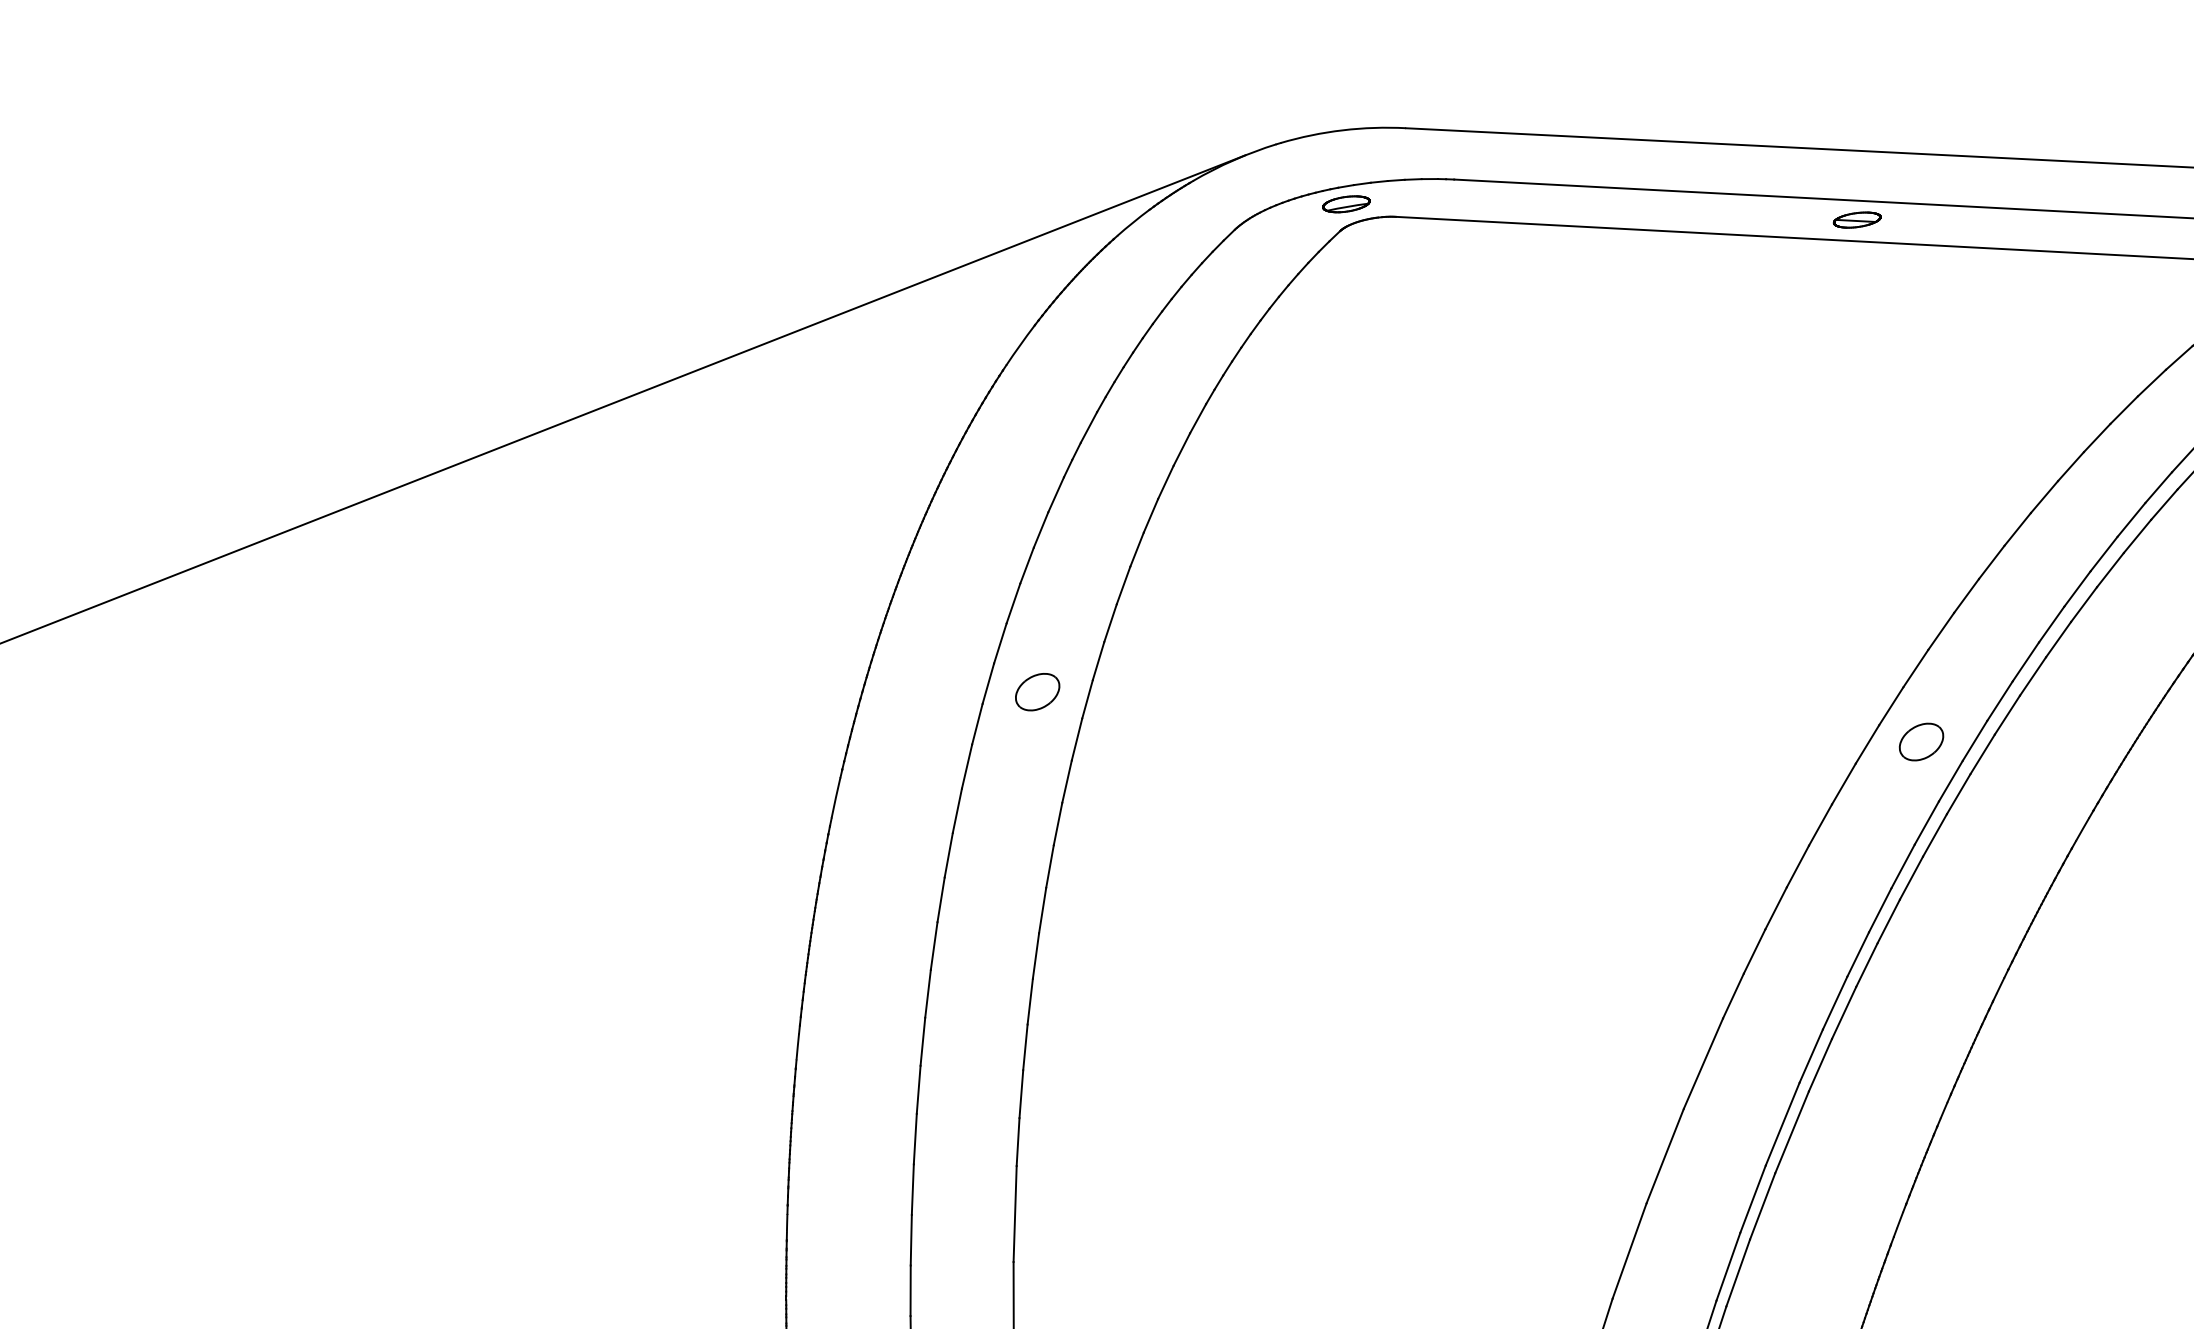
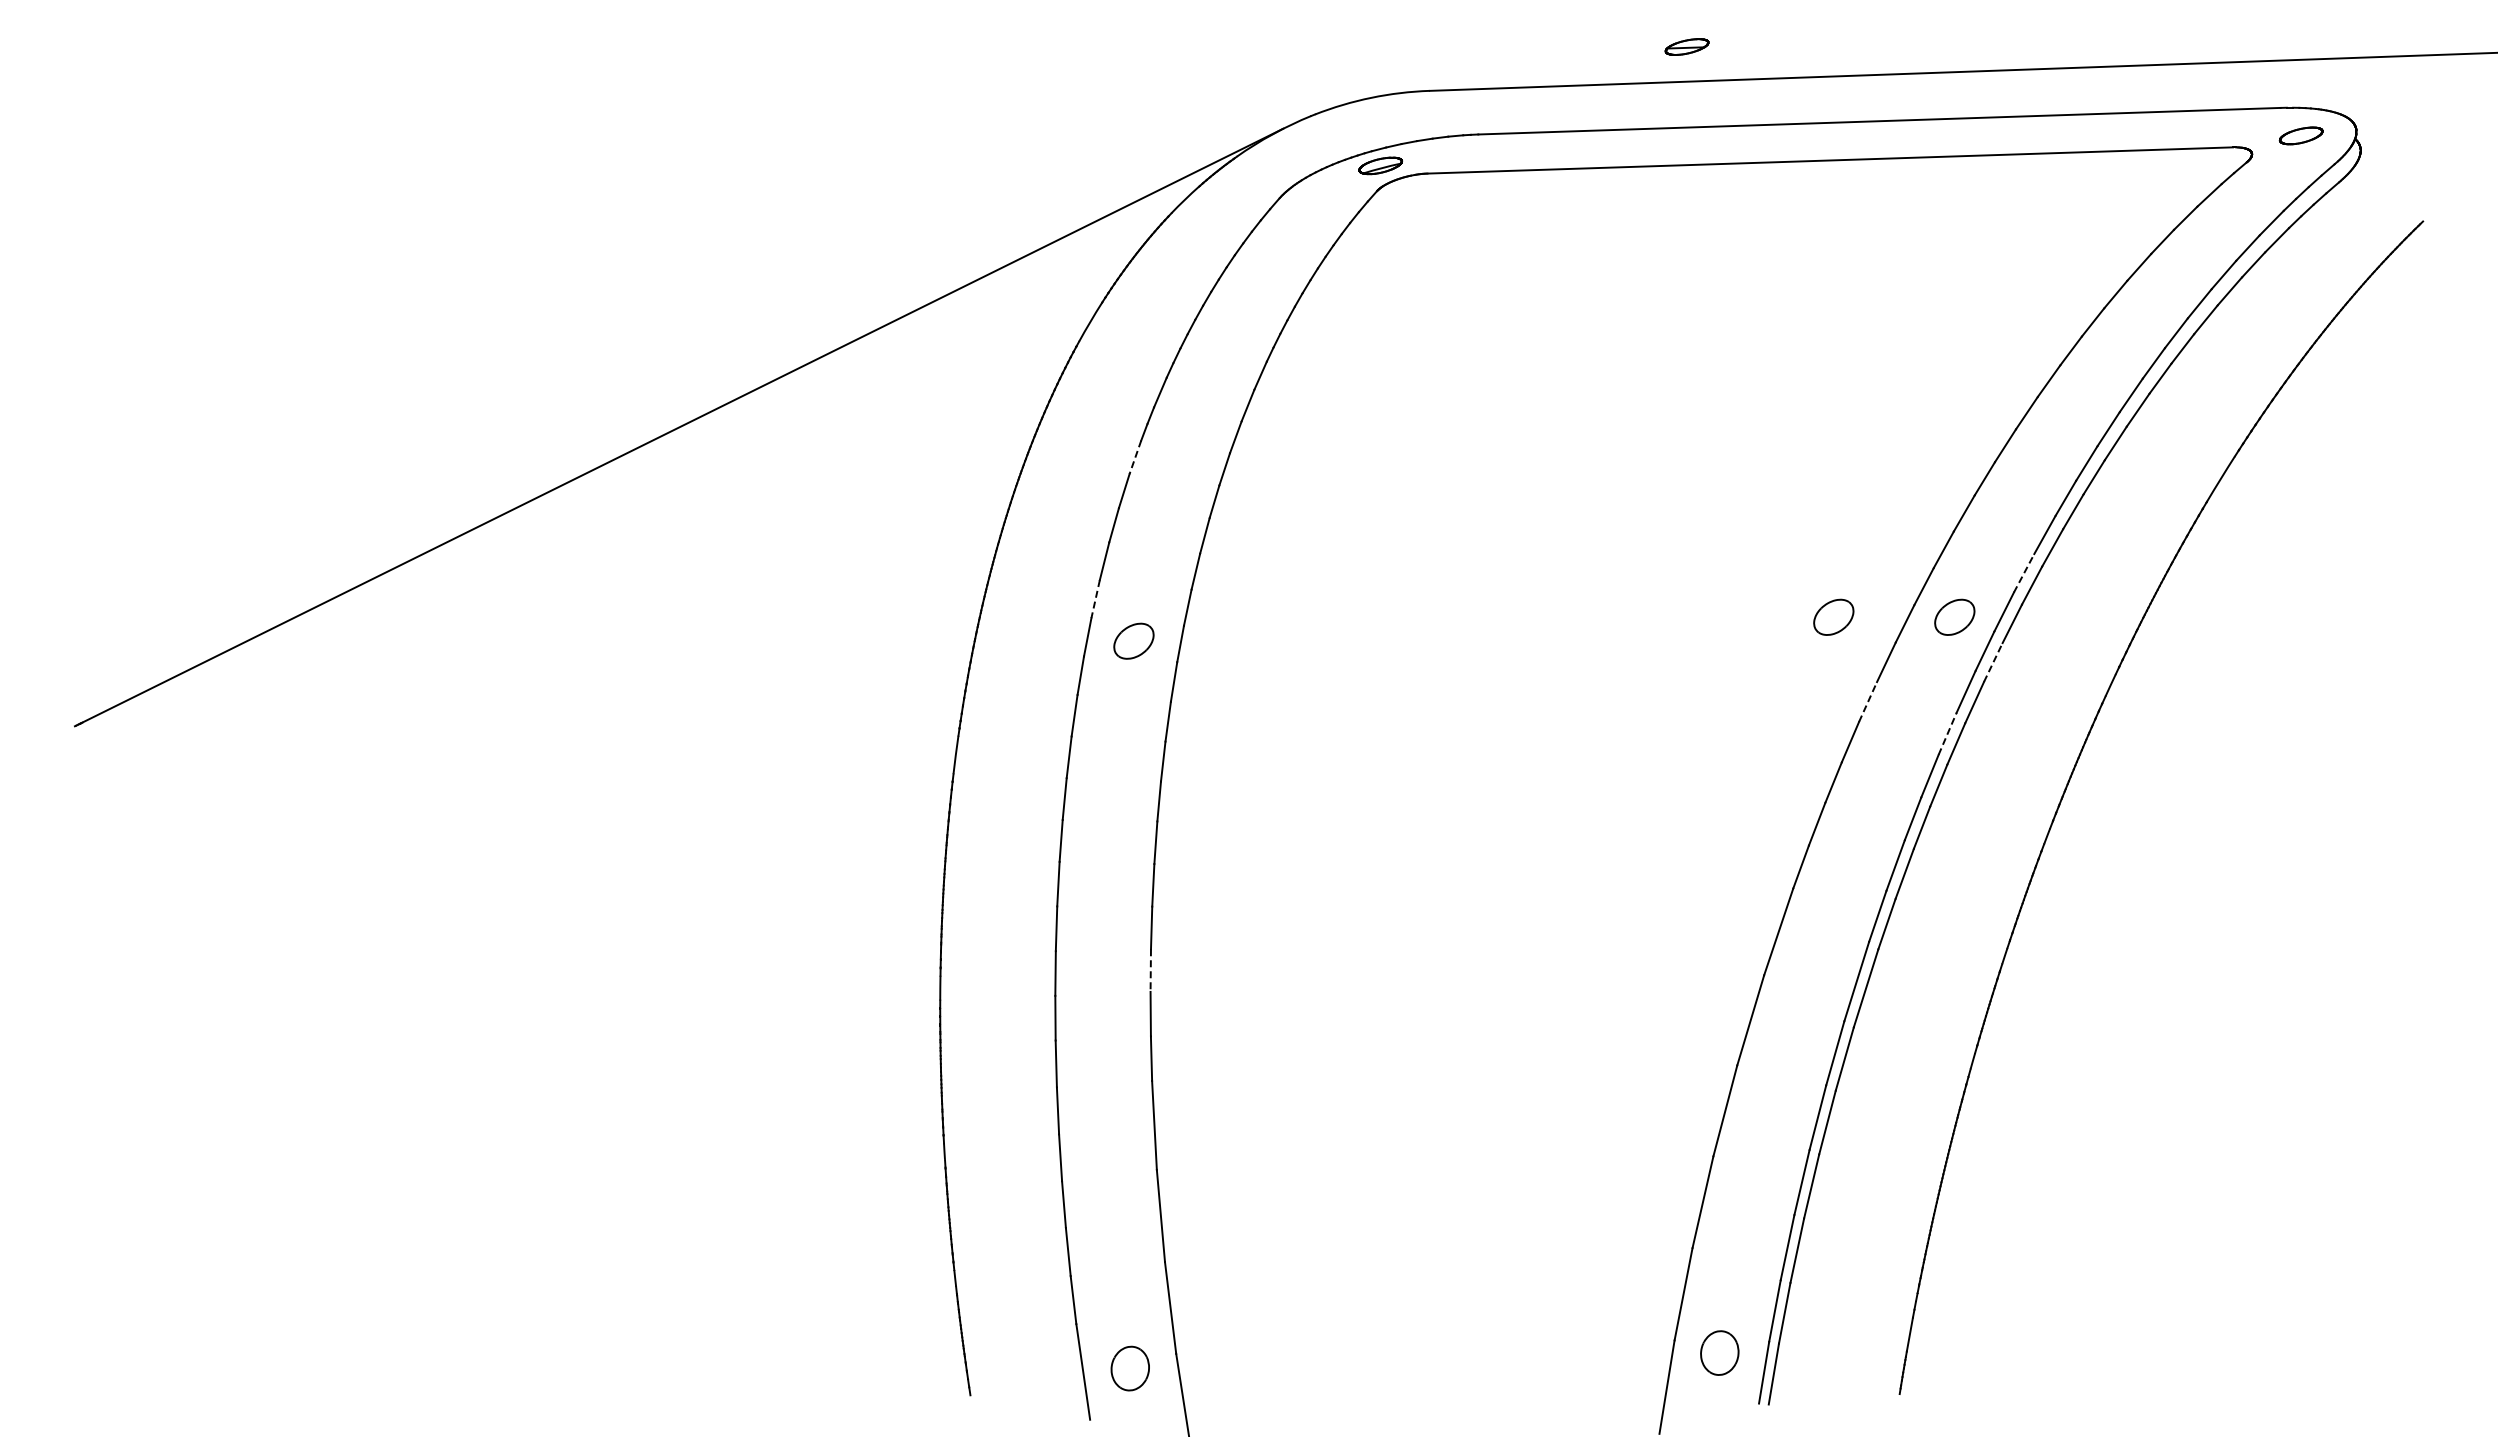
part: (1856, 219) -> (1686, 46), moved
line: (1056, 494) -> (1135, 457), solid -> dashed
line: (1000, 643) -> (1095, 599), solid -> dashed
line: (2000, 701) -> (2024, 573), solid -> dashed
part: (1791, 729) -> (1833, 616), added
line: (1958, 794) -> (1993, 662), solid -> dashed
line: (1820, 825) -> (1868, 702), solid -> dashed
line: (1902, 866) -> (1947, 733), solid -> dashed
line: (1025, 1048) -> (1150, 971), solid -> dashed

